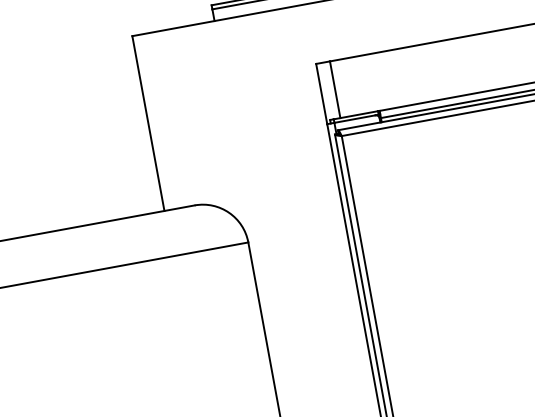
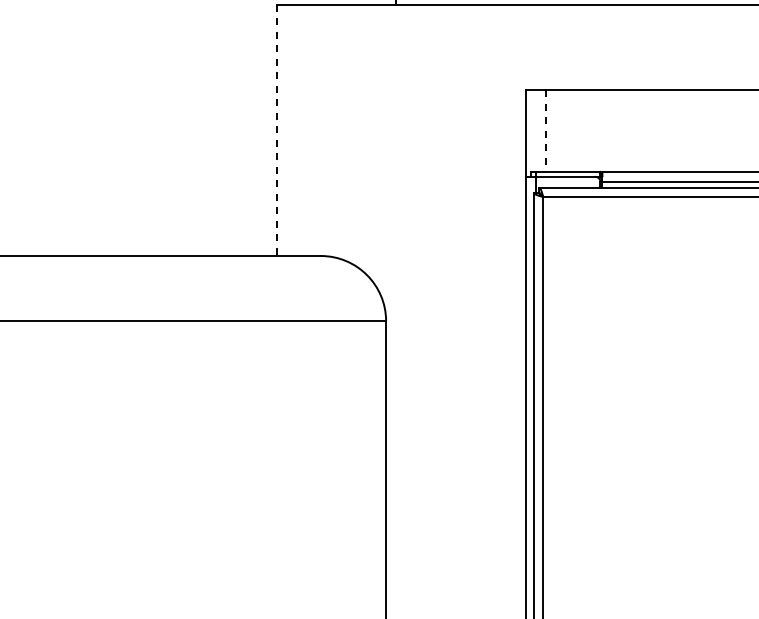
line: (334, 89) -> (545, 130), solid -> dashed
line: (148, 123) -> (277, 130), solid -> dashed

